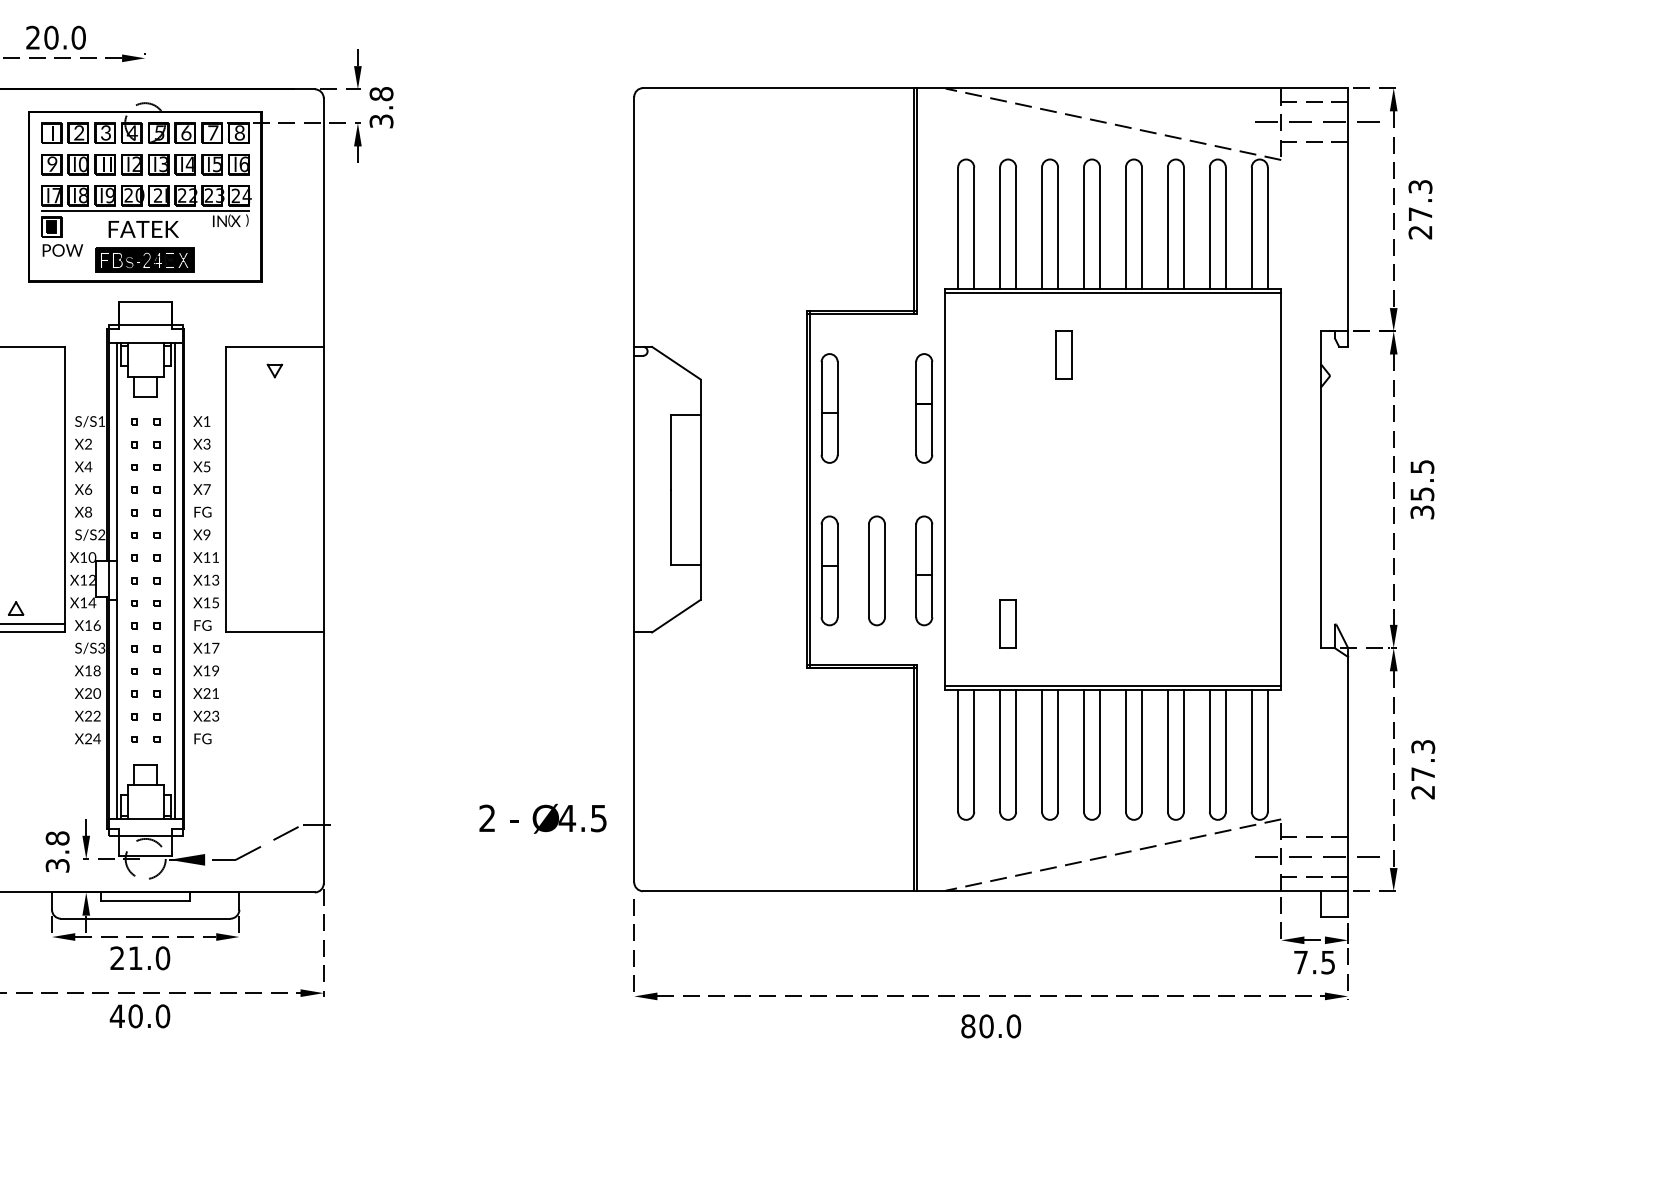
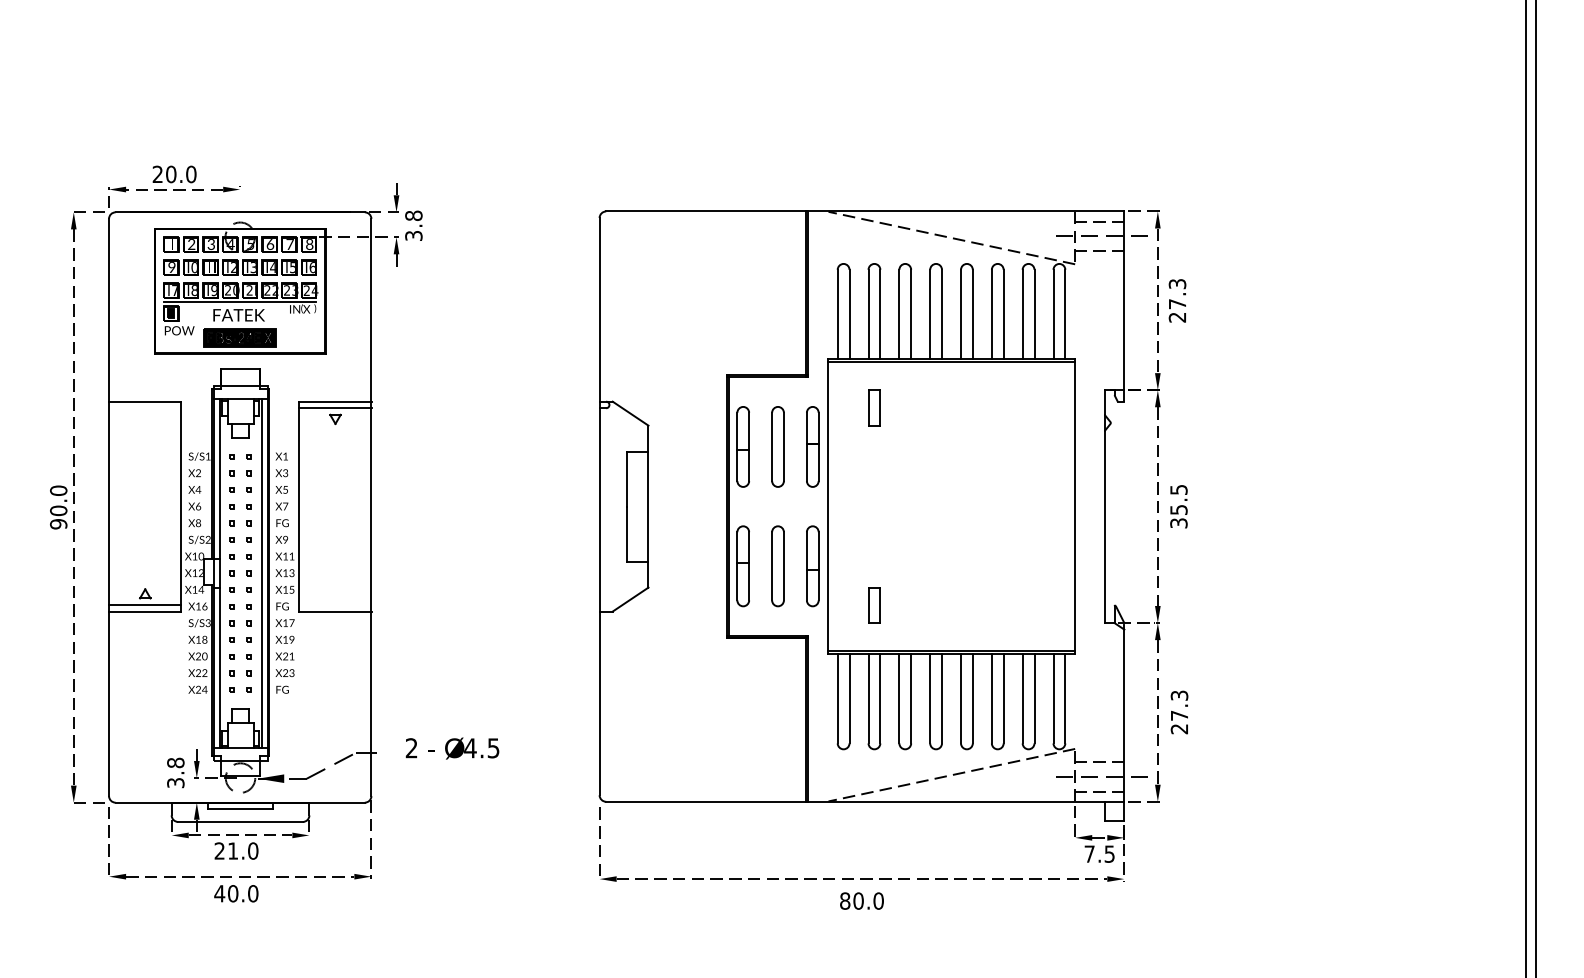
part: (1063, 354) -> (874, 407), moved
line: (274, 356) -> (335, 408), added
part: (876, 407) -> (777, 446), added
text: (542, 818) -> (452, 748), moved

